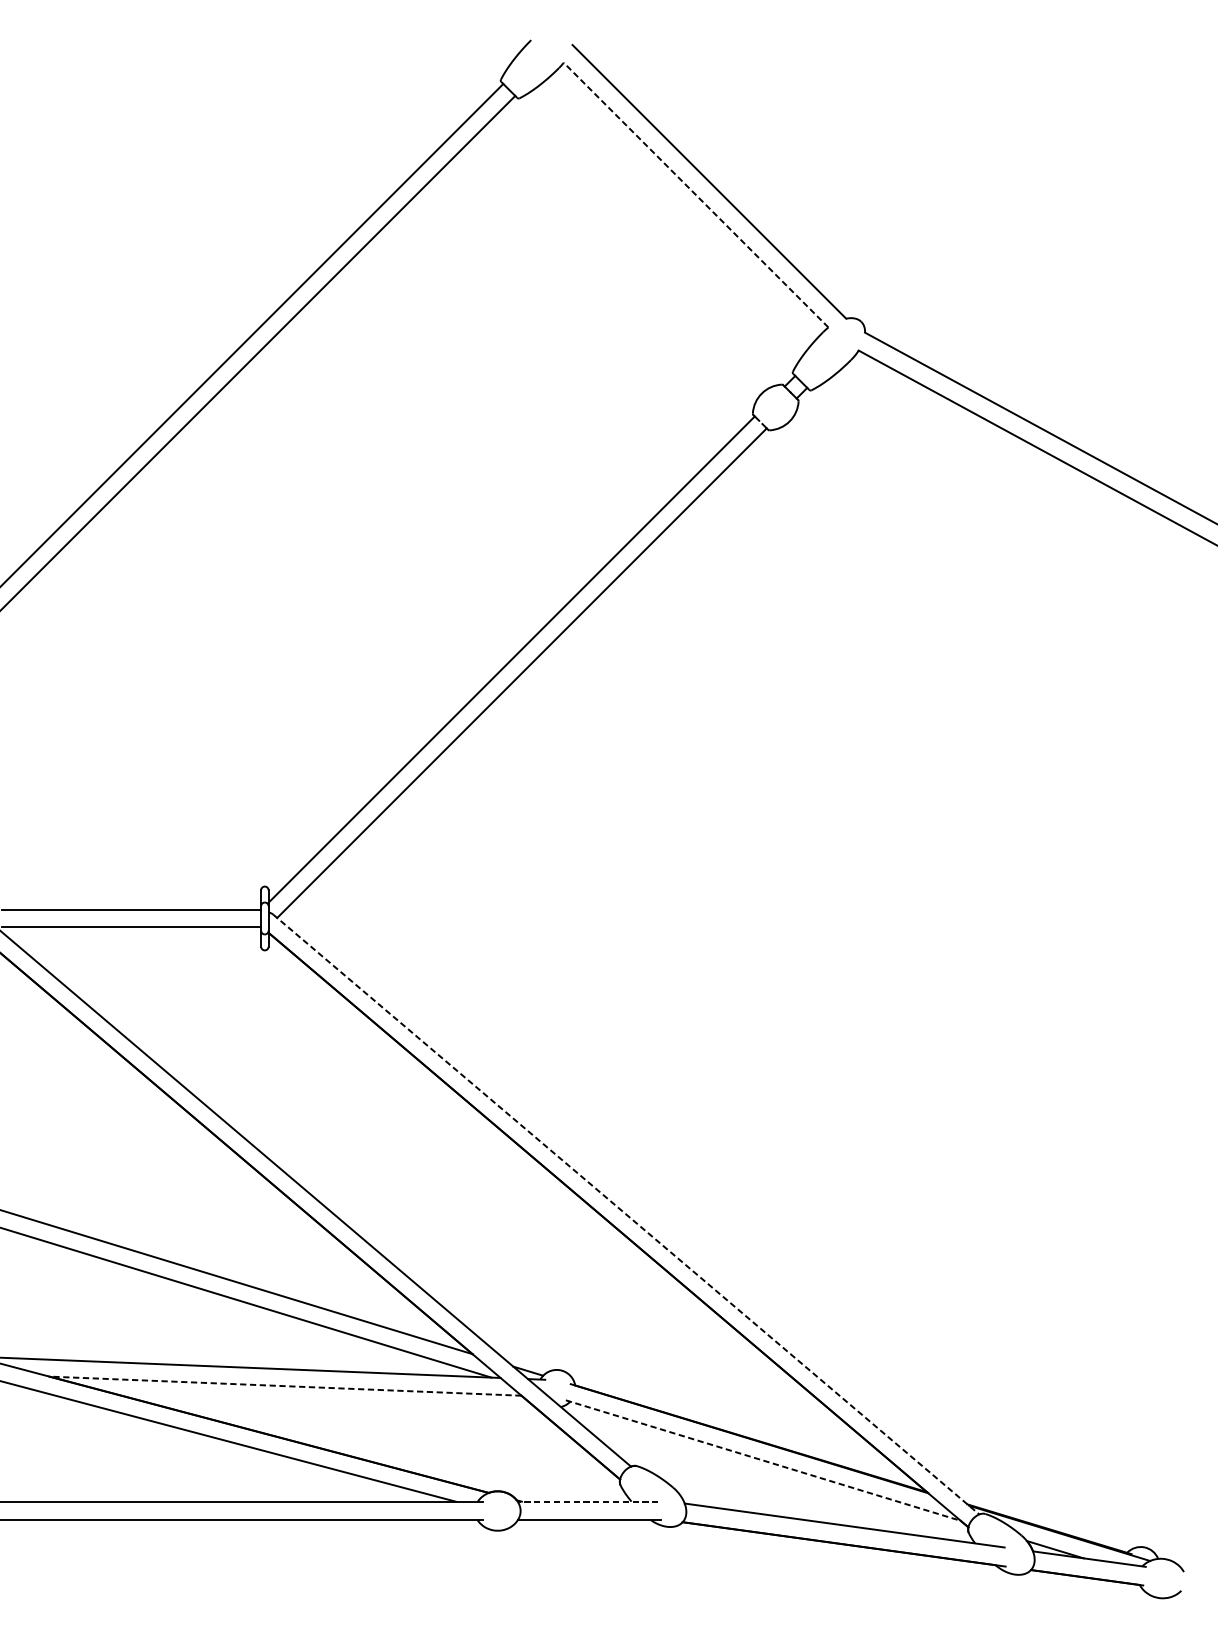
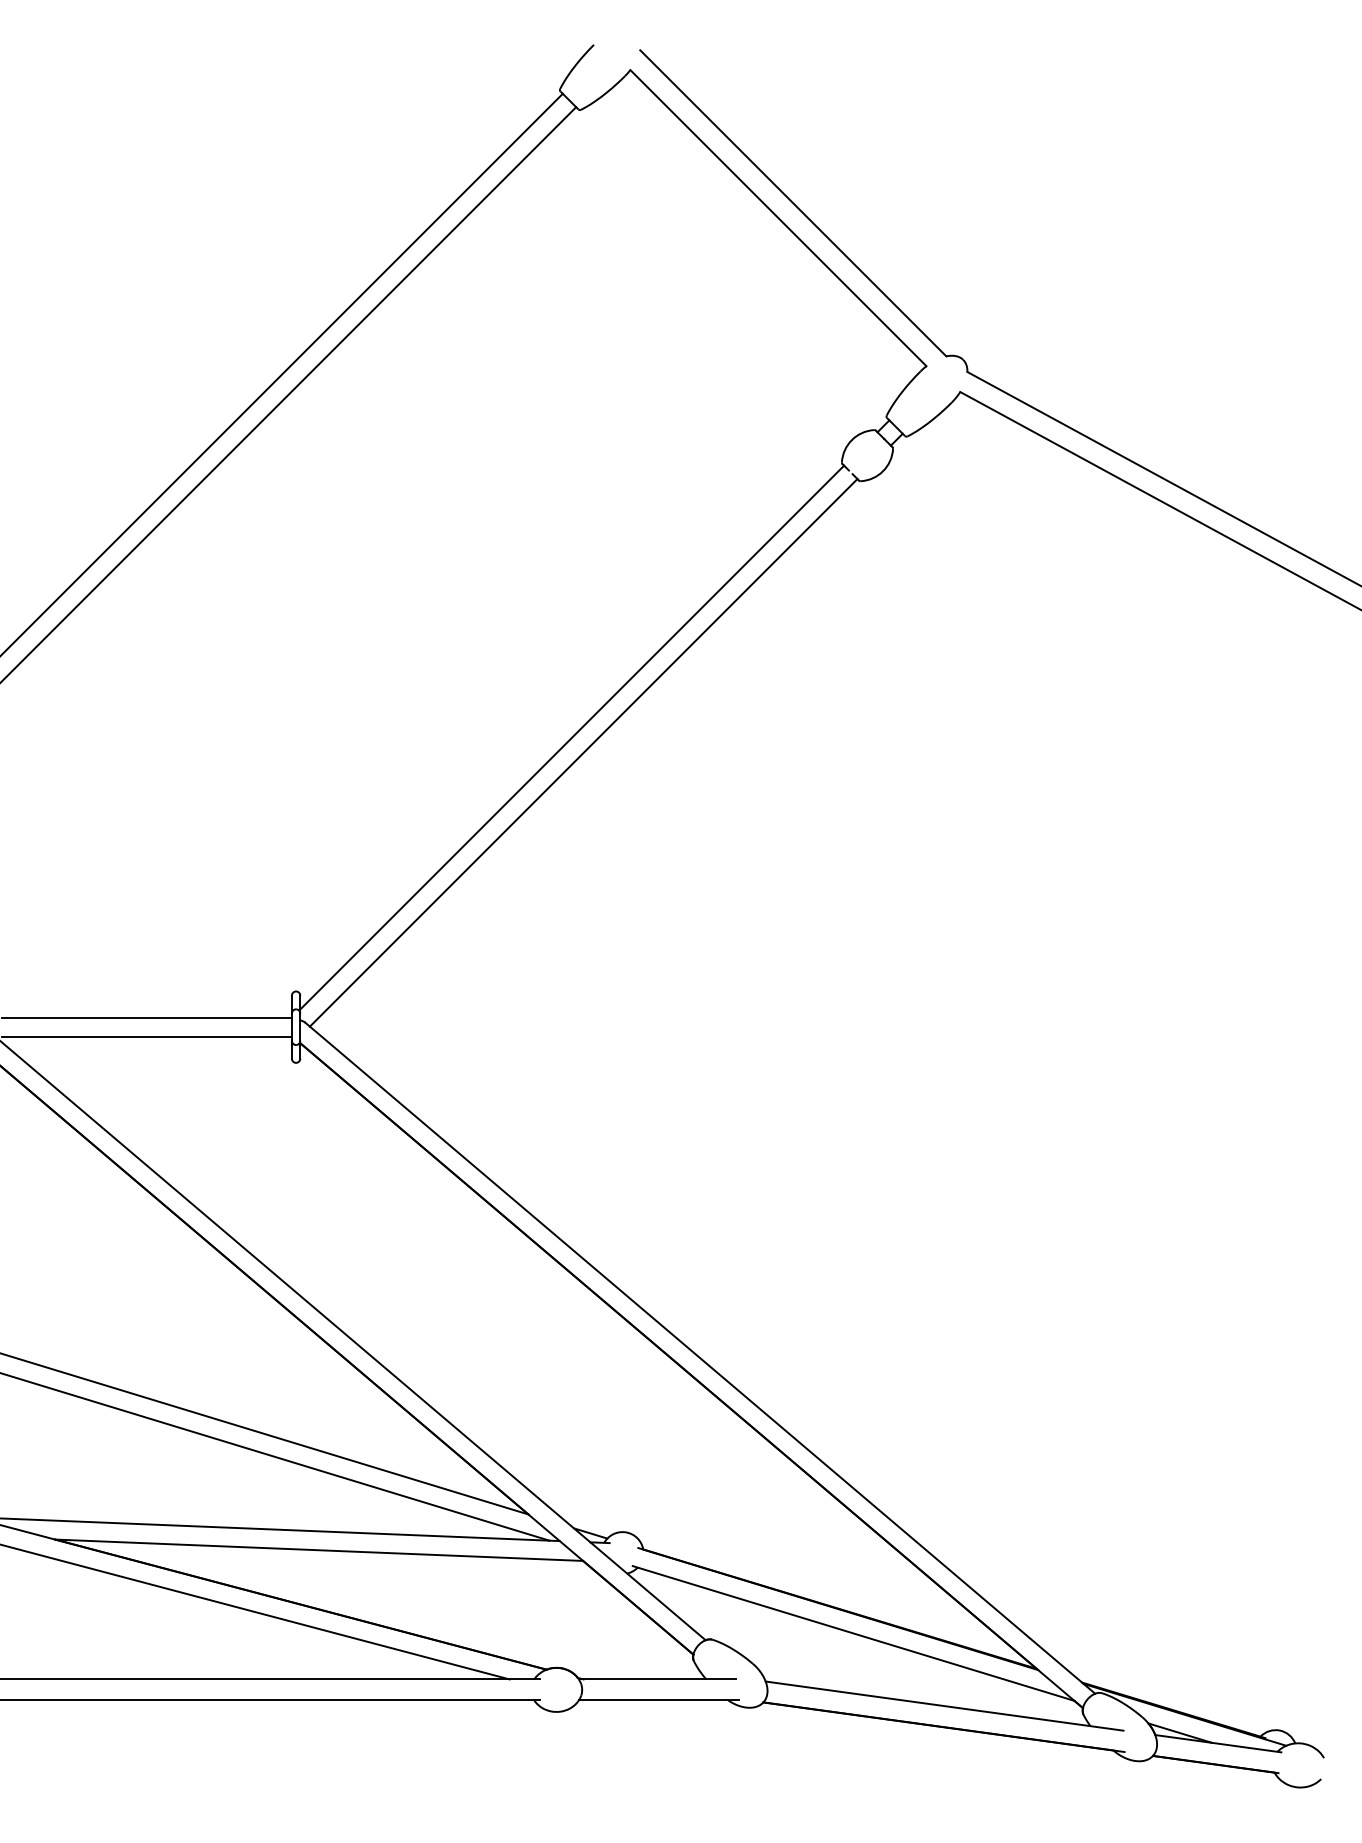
line: (696, 194) -> (778, 217), dashed -> solid
line: (626, 1214) -> (700, 1358), dashed -> solid
line: (284, 1386) -> (318, 1550), dashed -> solid
line: (763, 1460) -> (853, 1633), dashed -> solid
line: (587, 1501) -> (657, 1679), dashed -> solid

